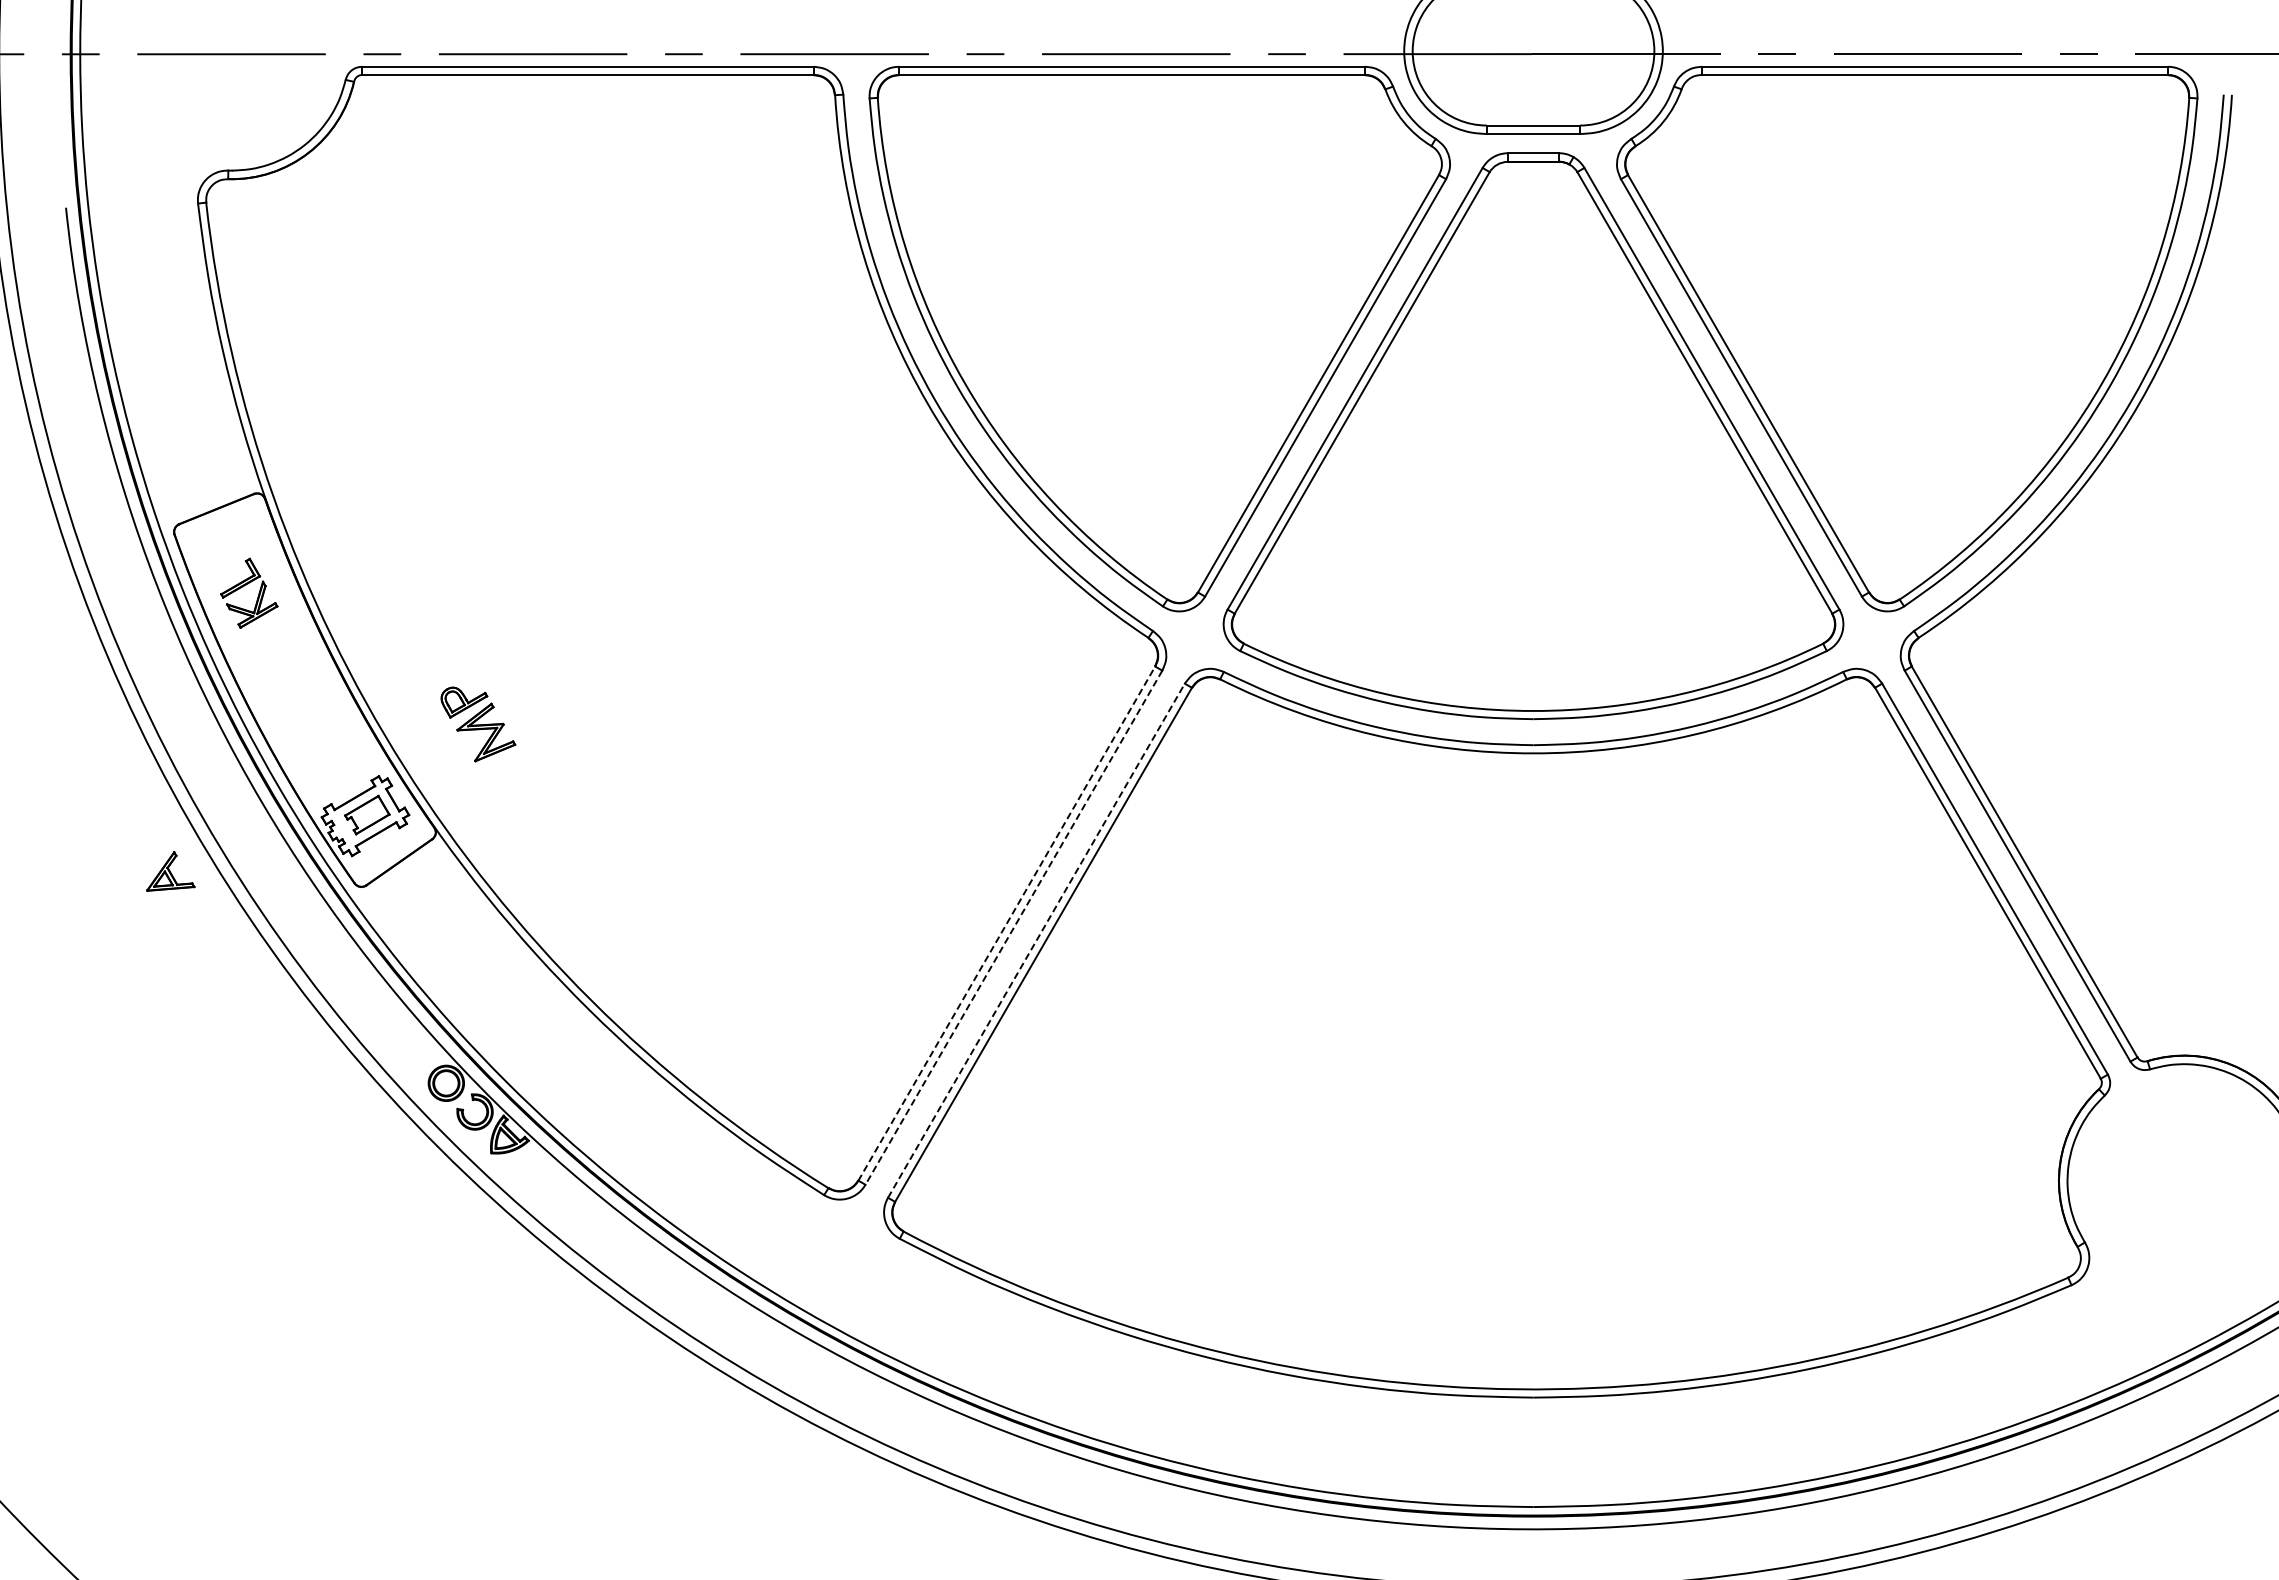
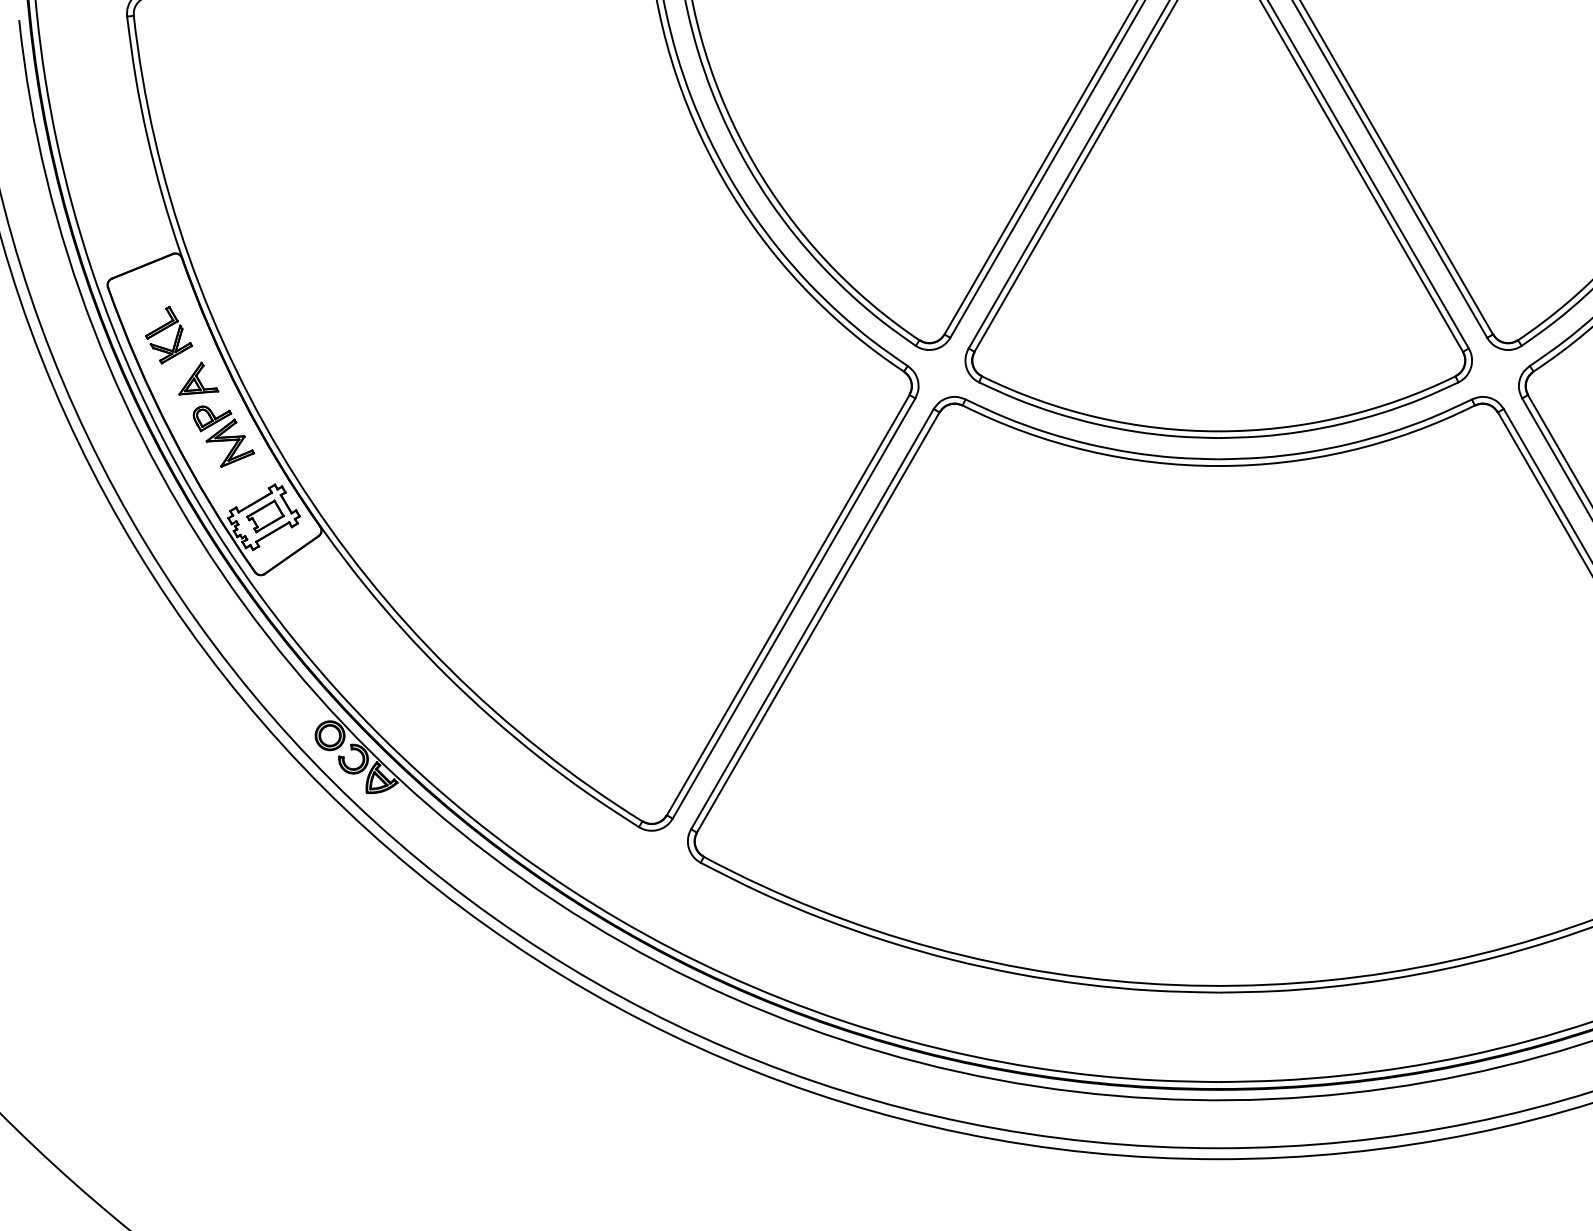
part: (478, 724) -> (223, 436), moved
part: (170, 871) -> (198, 378), moved
line: (1007, 923) -> (788, 605), dashed -> solid
line: (1013, 927) -> (793, 608), dashed -> solid
line: (1036, 940) -> (812, 618), dashed -> solid

